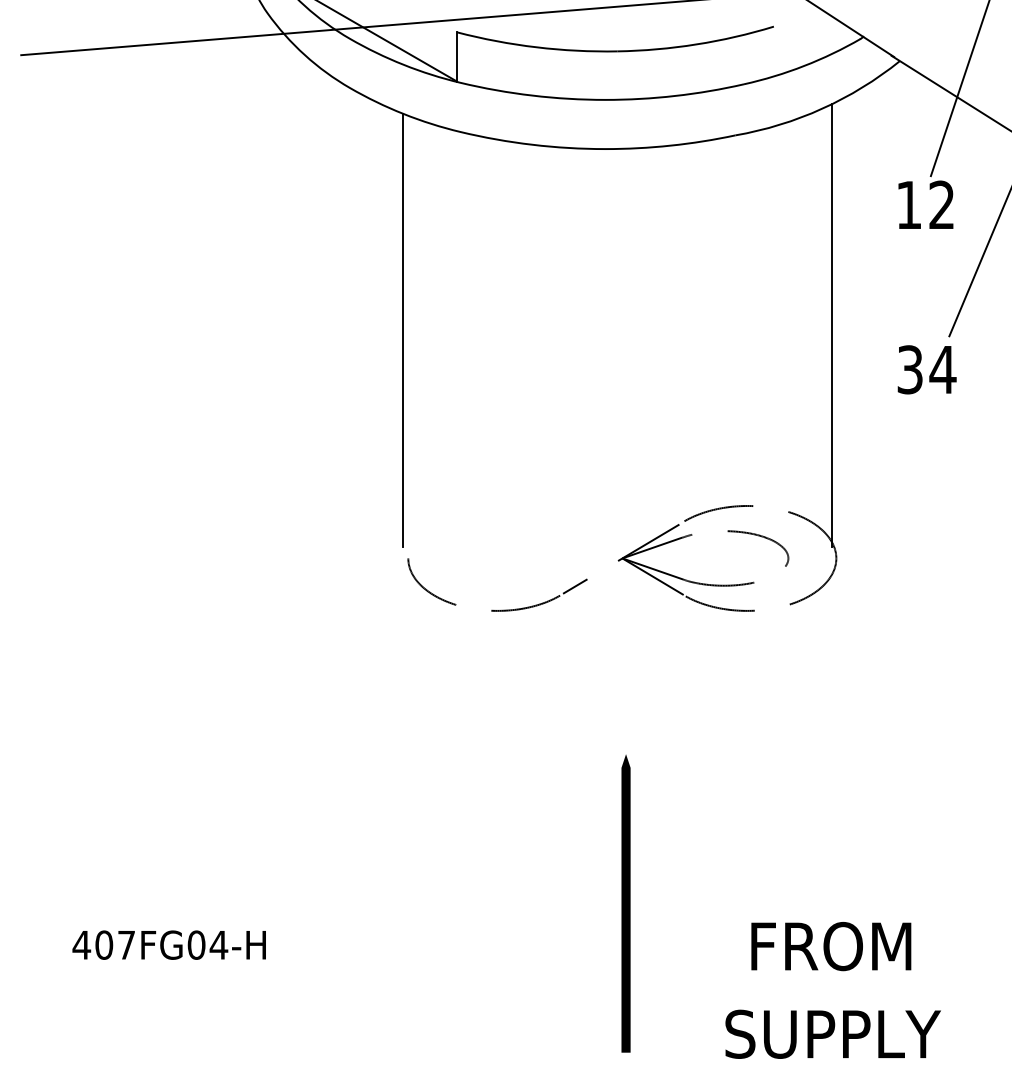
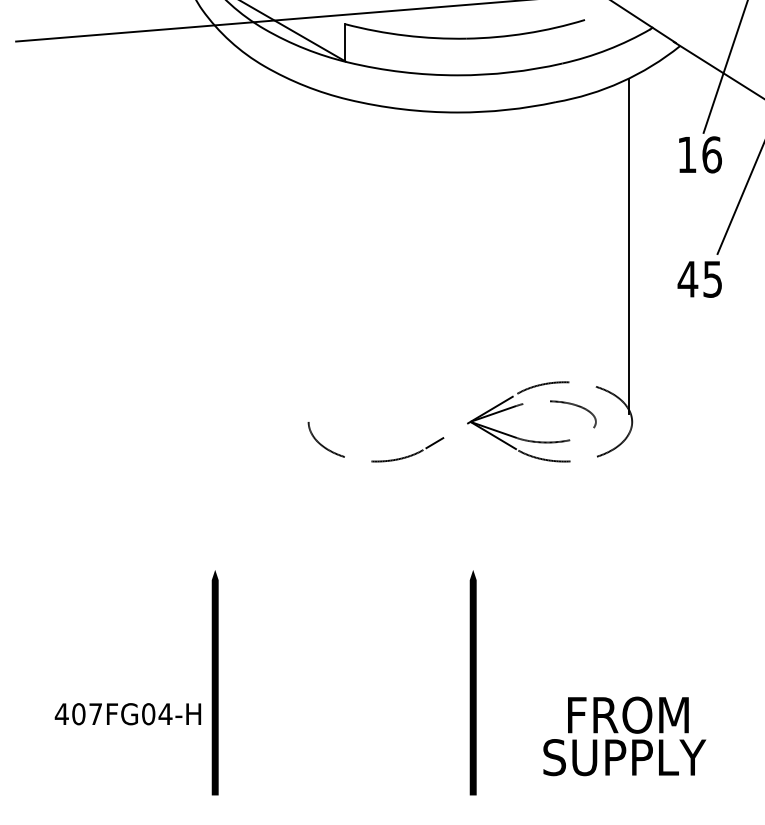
text: (941, 204) -> (711, 154), 12 -> 16
line: (402, 330) -> (304, 249), removed
text: (926, 368) -> (700, 278), 34 -> 45
line: (283, 903) -> (214, 682), added
text: (832, 1034) -> (624, 757), moved

